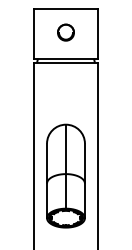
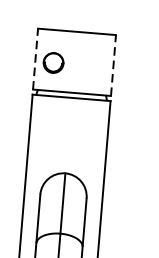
part: (65, 32) -> (52, 62), moved
line: (34, 33) -> (36, 58), solid -> dashed
line: (97, 33) -> (112, 65), solid -> dashed

